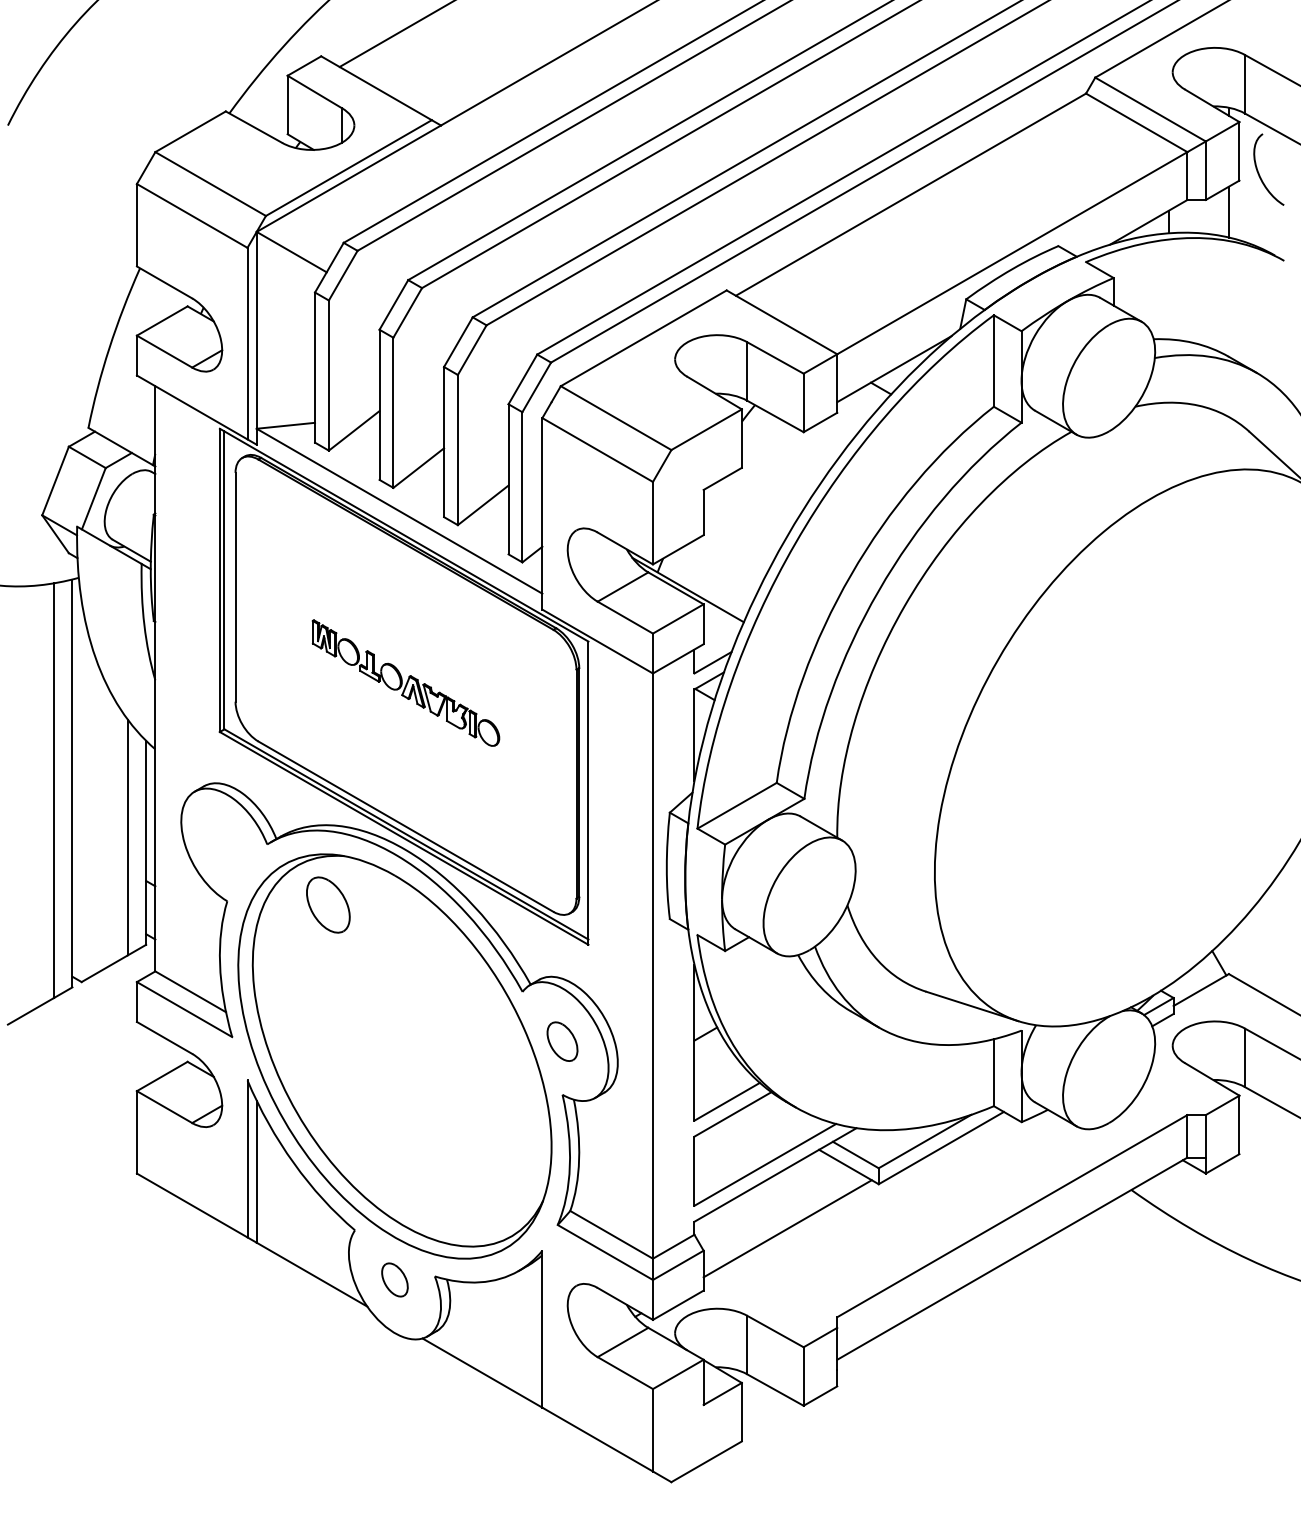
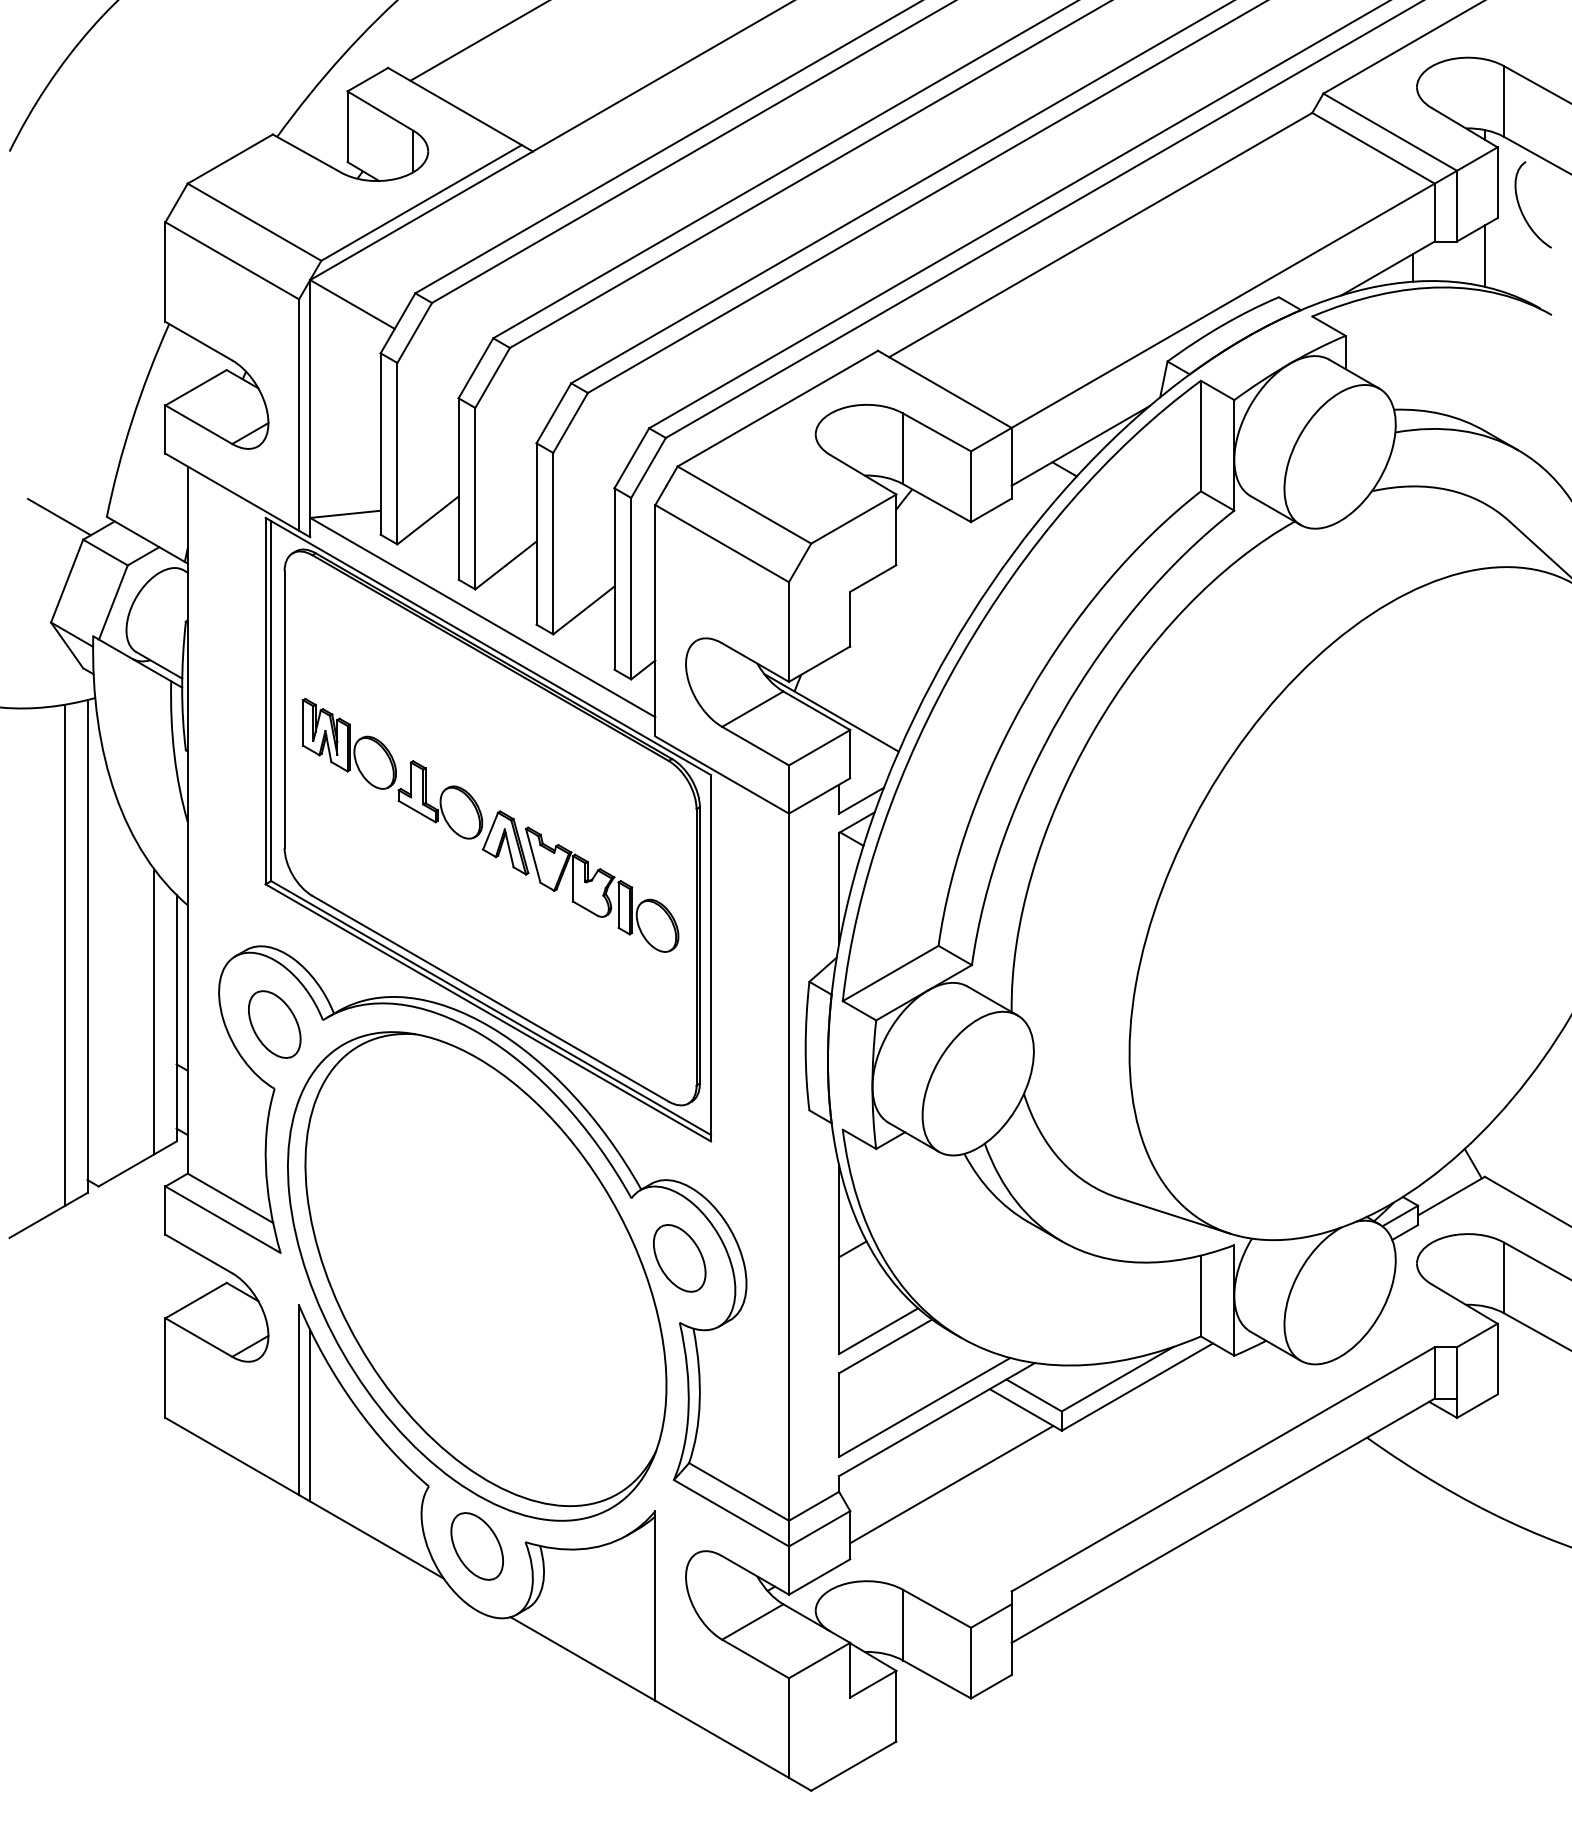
line: (49, 428) -> (59, 517), added
part: (405, 682) -> (489, 824), size x1.67
part: (328, 904) -> (274, 1023), moved
part: (562, 1041) -> (679, 1258), size x1.43
part: (394, 1279) -> (476, 1545), size x1.67

